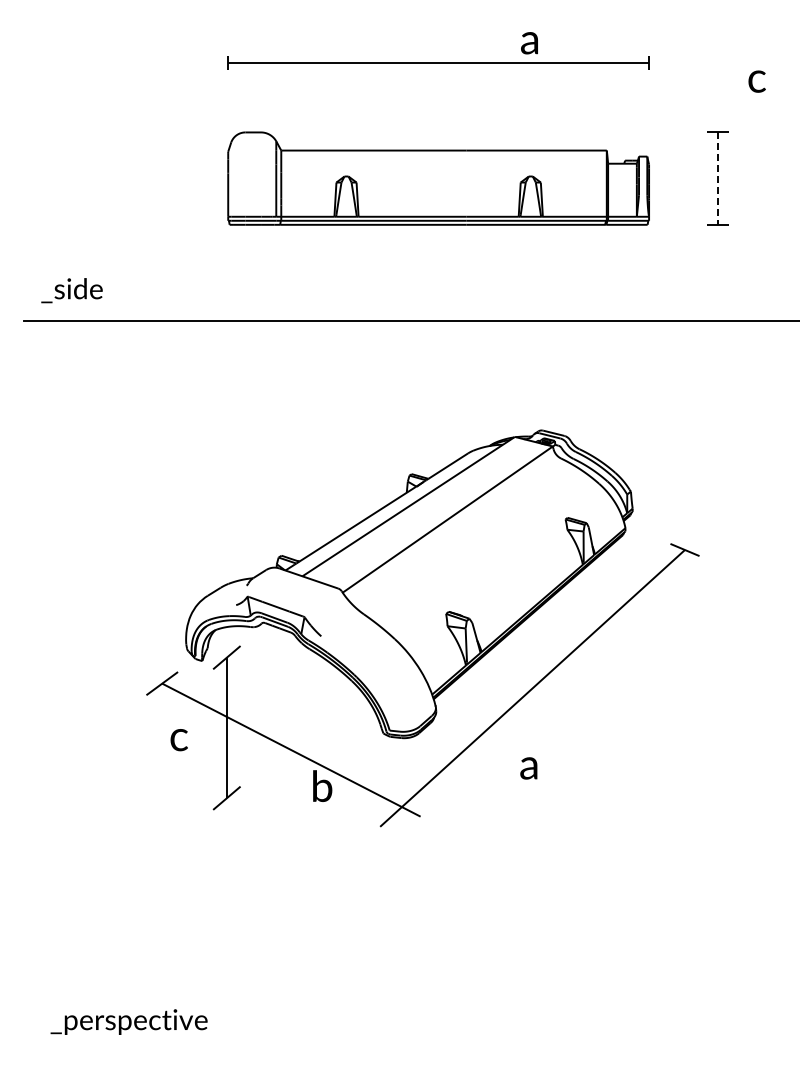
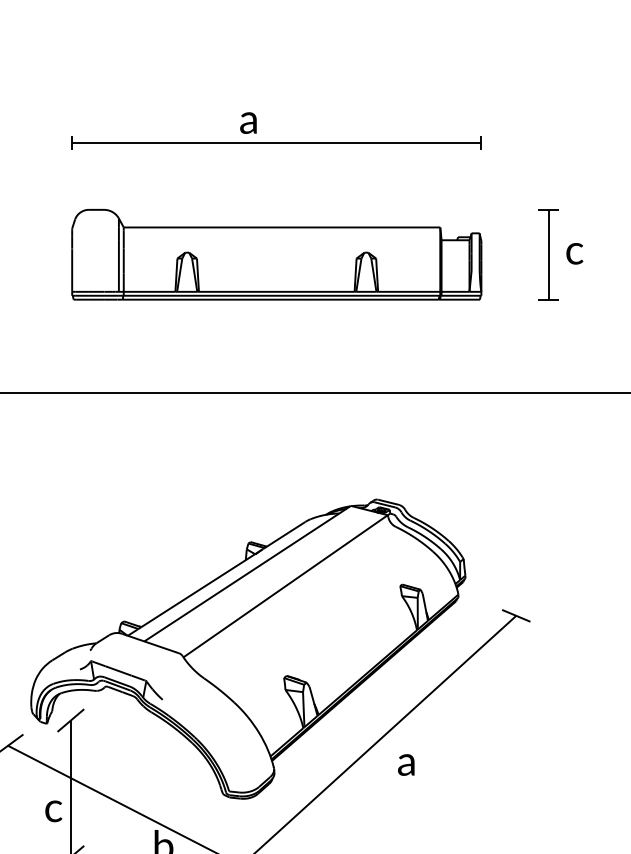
text: (529, 43) -> (248, 123), moved
text: (756, 81) -> (574, 253), moved
line: (718, 179) -> (548, 255), dashed -> solid
text: (178, 740) -> (53, 811), moved
text: (528, 768) -> (405, 765), moved

